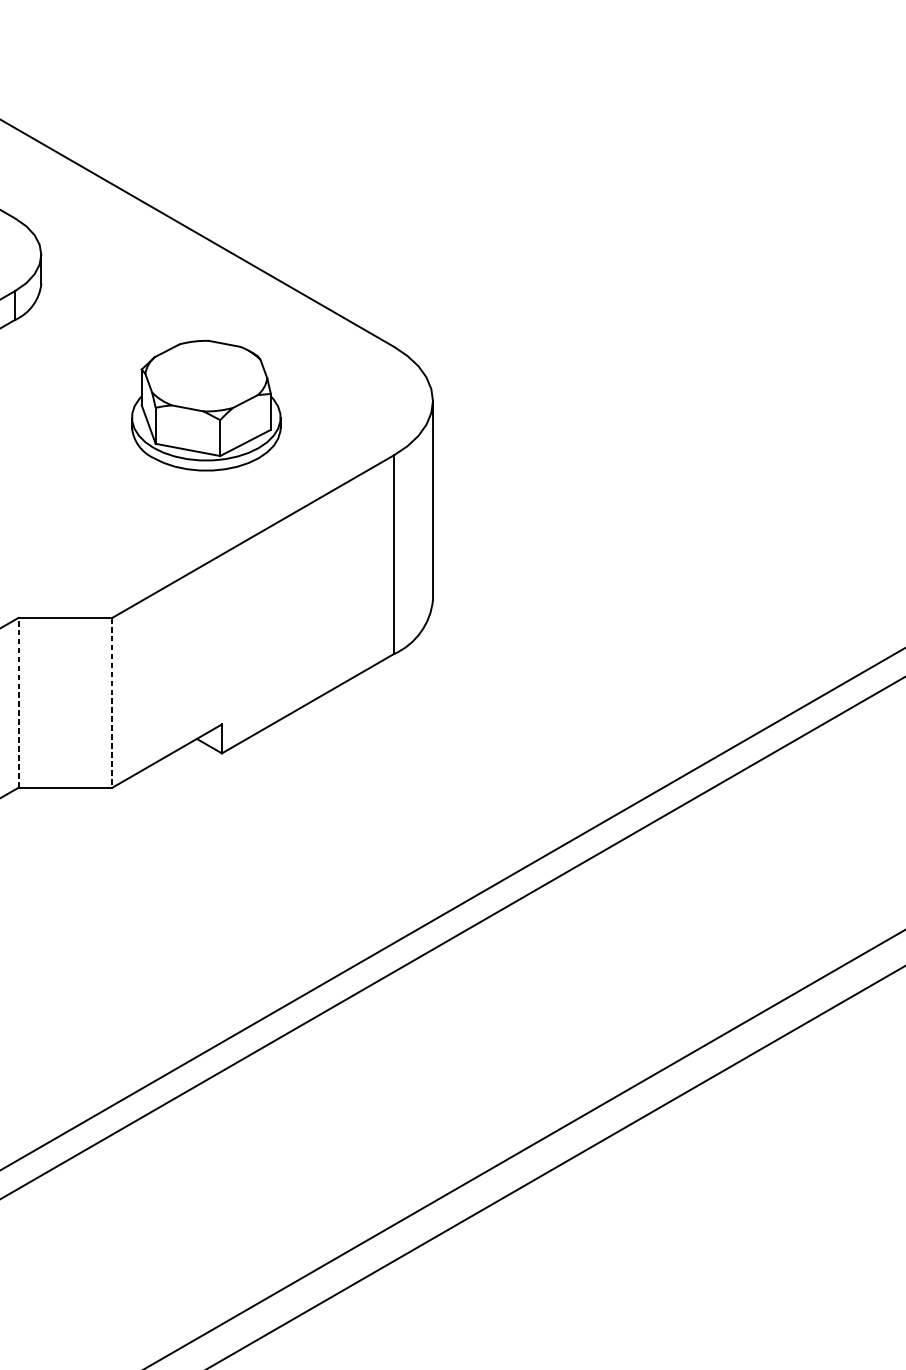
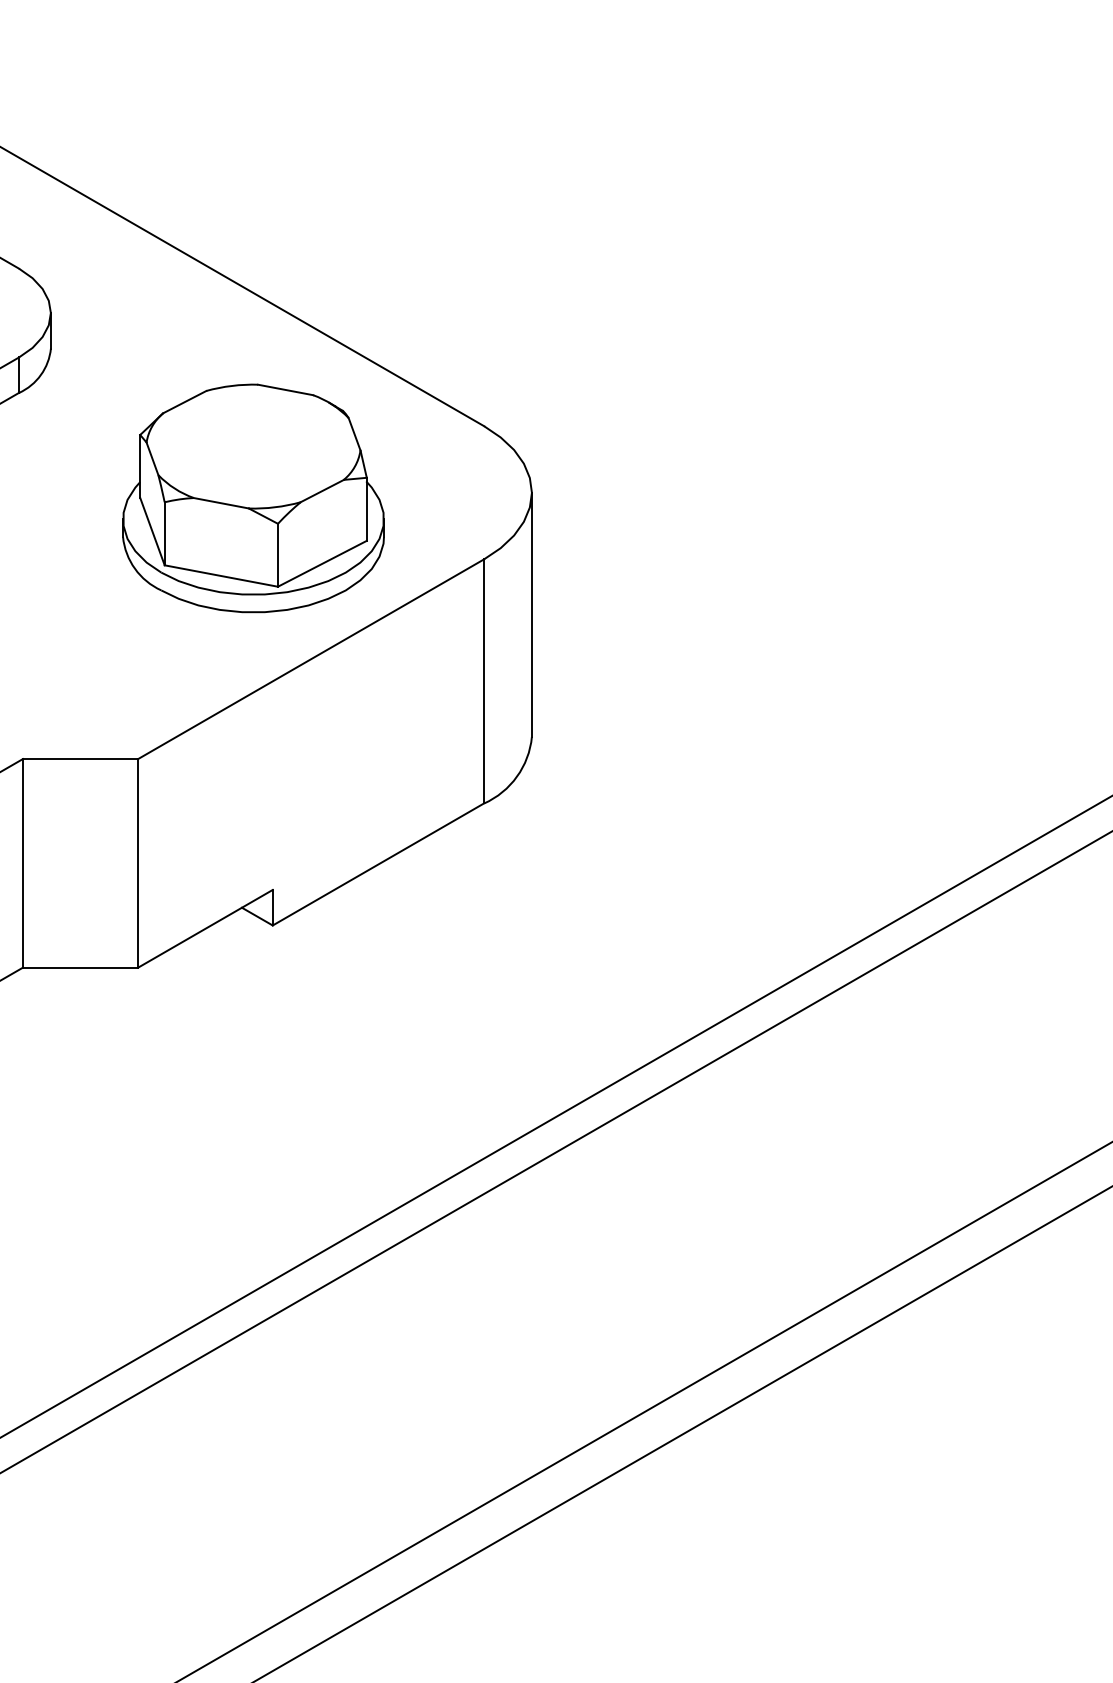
part: (206, 405) -> (253, 498), size x1.43
line: (18, 702) -> (22, 862), dashed -> solid
line: (112, 702) -> (138, 863), dashed -> solid

